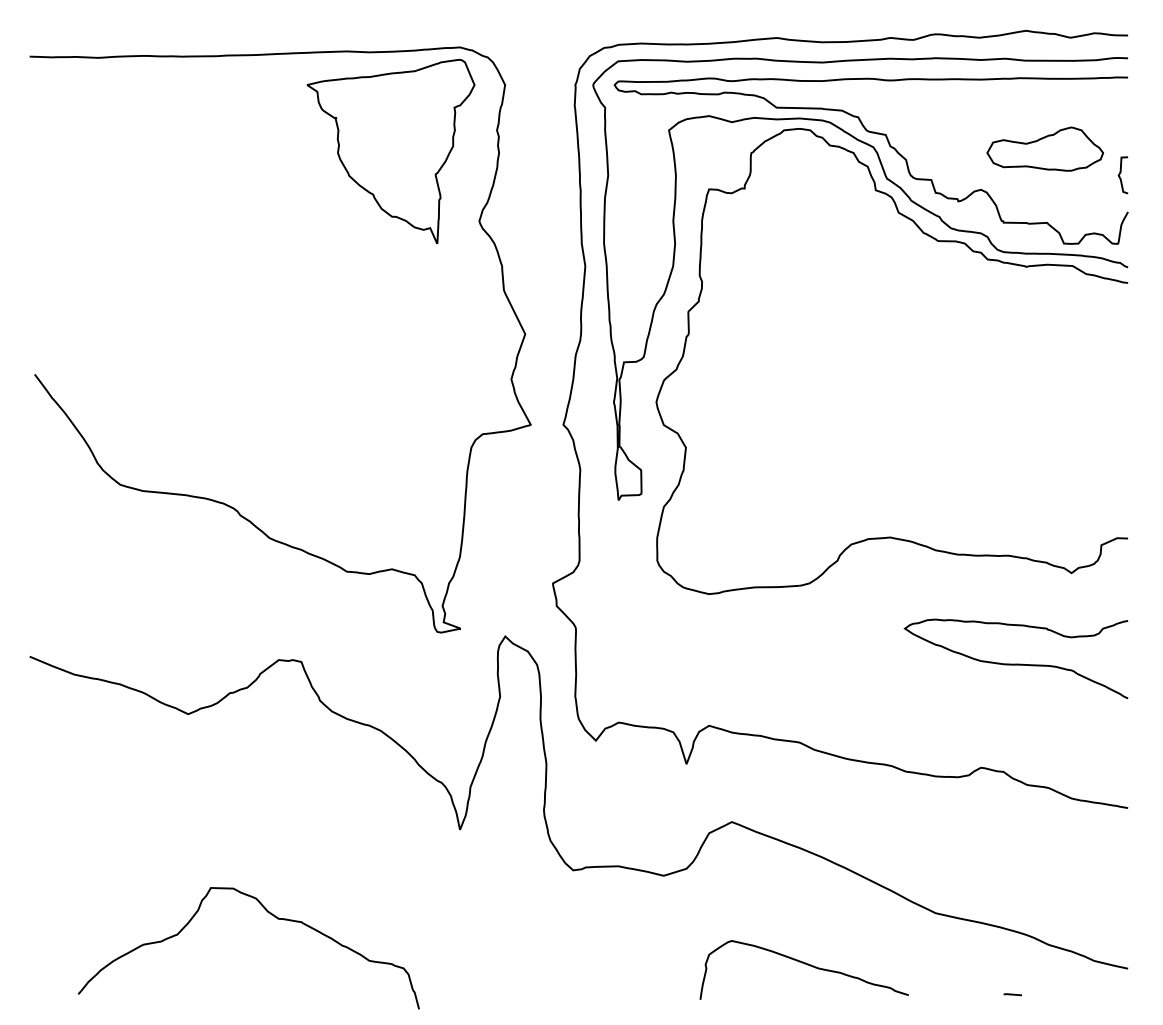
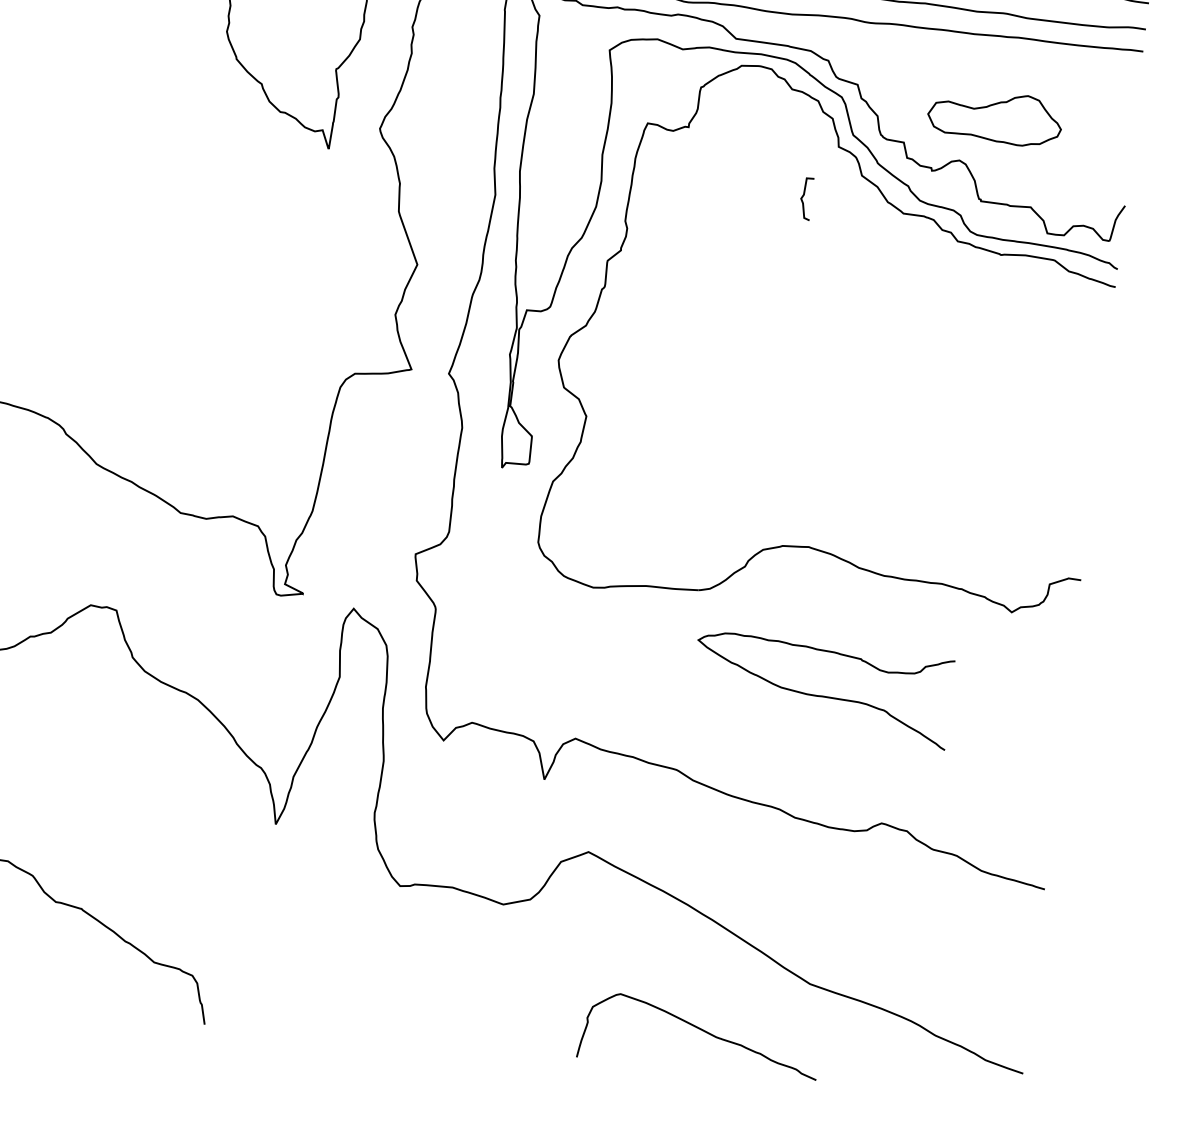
part: (1044, 148) -> (994, 116), moved
curve: (1120, 174) -> (803, 197), moved
curve: (1015, 663) -> (820, 694), moved
curve: (804, 964) -> (700, 1030), moved
line: (1012, 994) -> (887, 1087), removed

